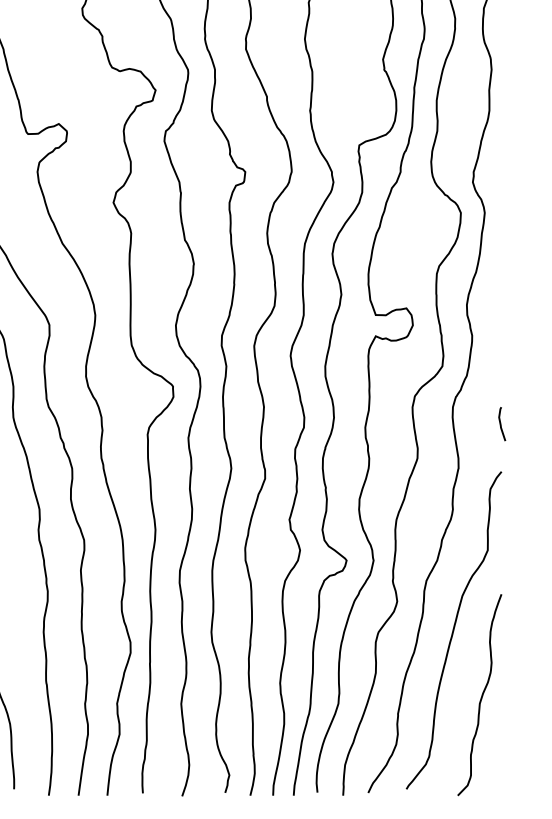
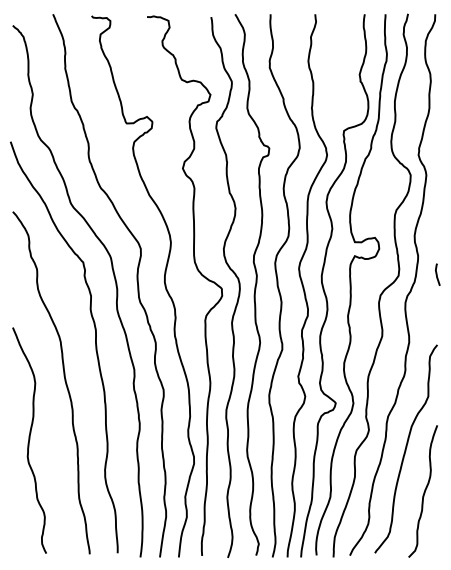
curve: (501, 423) -> (437, 274), moved

